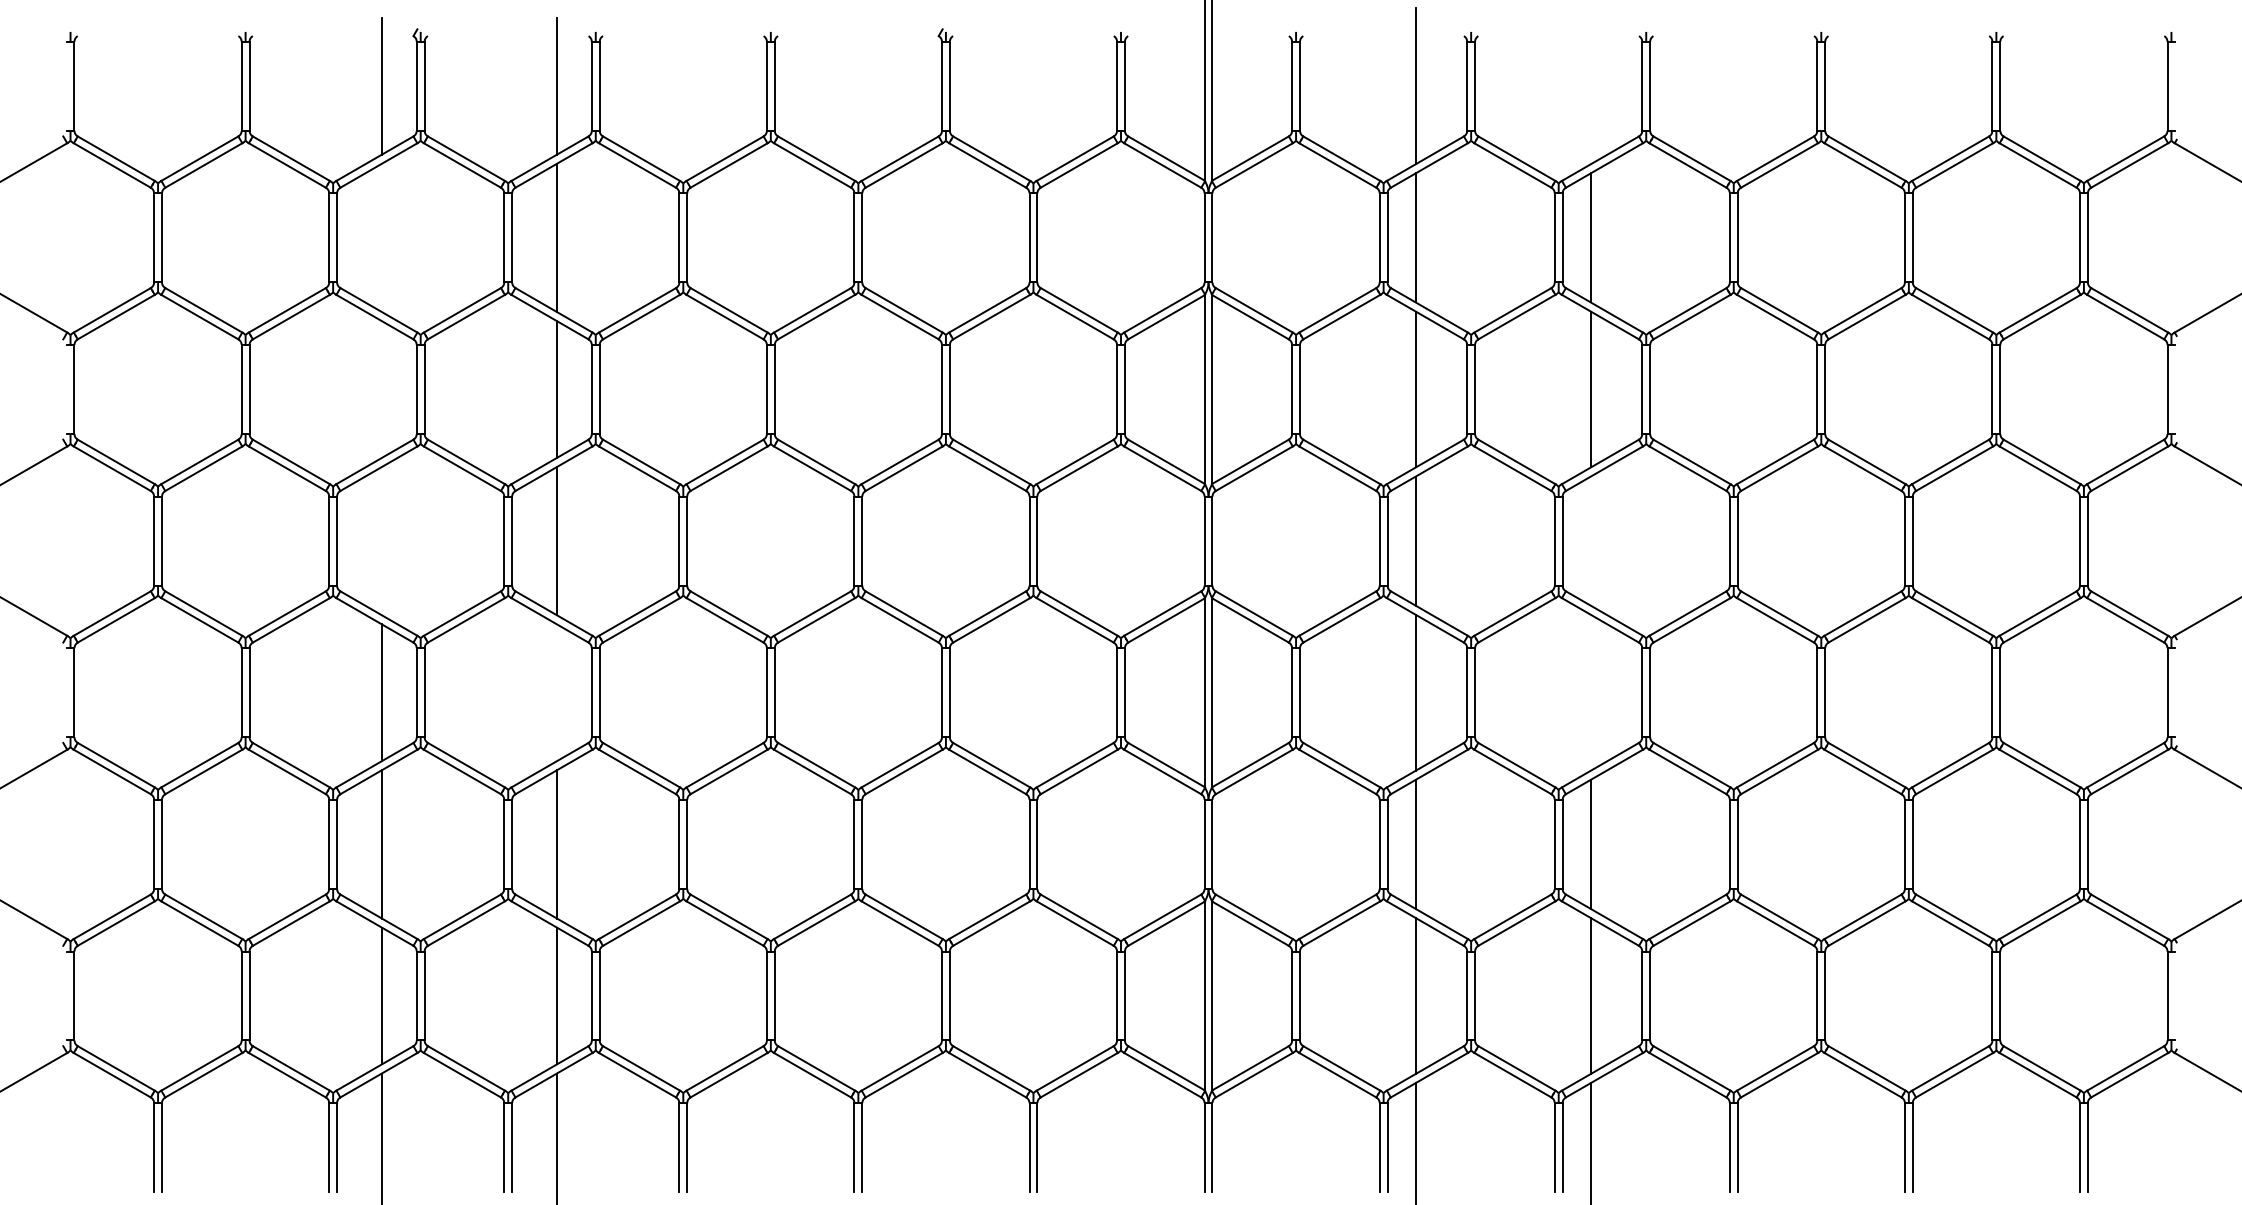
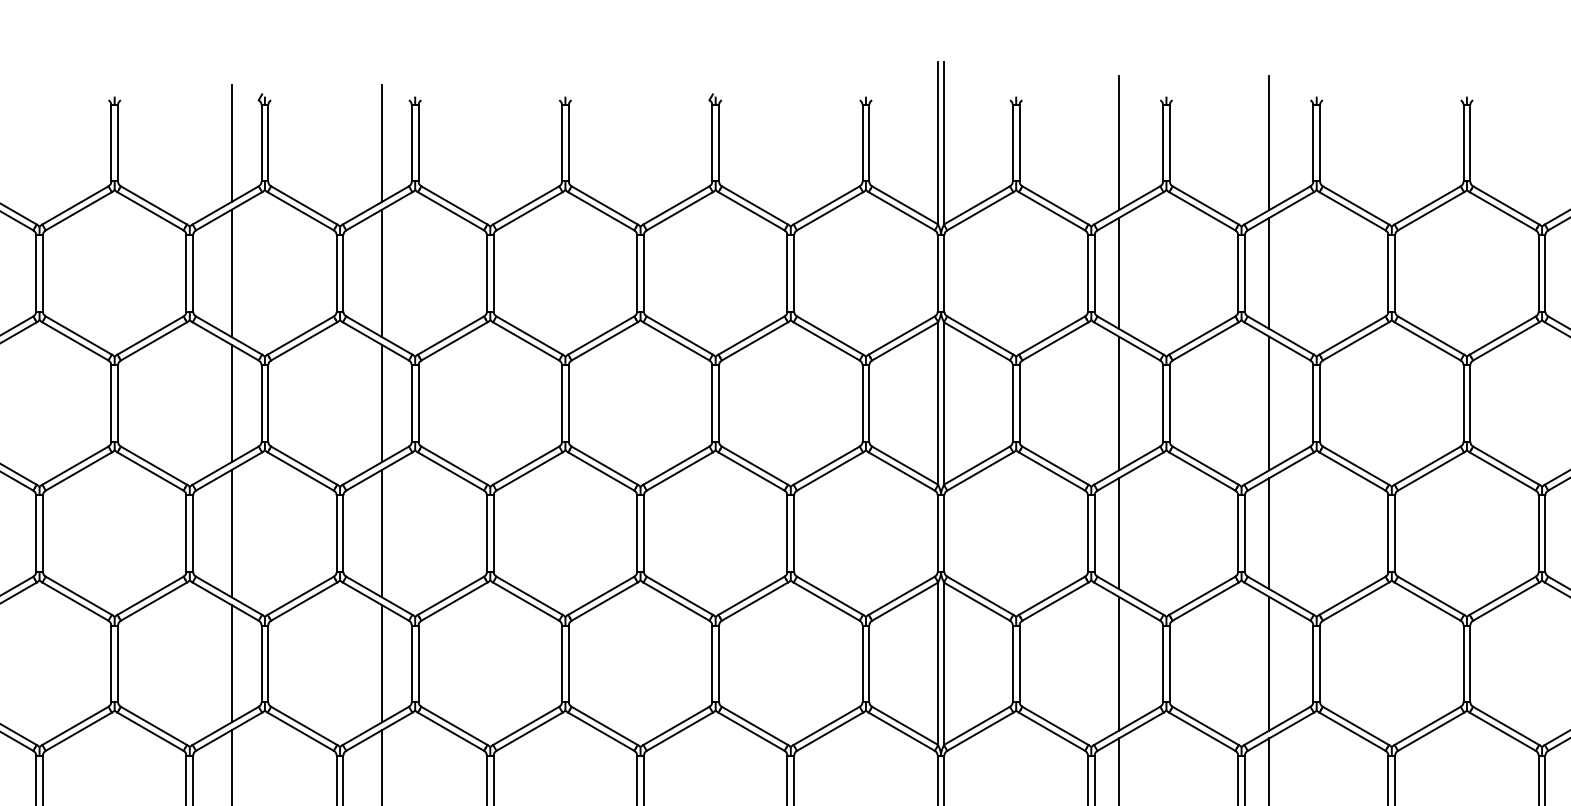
line: (1590, 86) -> (1268, 143), added
line: (381, 237) -> (231, 273), added
line: (381, 389) -> (231, 403), added
line: (1590, 540) -> (1268, 533), added
line: (381, 541) -> (231, 533), added
line: (556, 692) -> (381, 663), added
line: (1590, 692) -> (1268, 663), added

